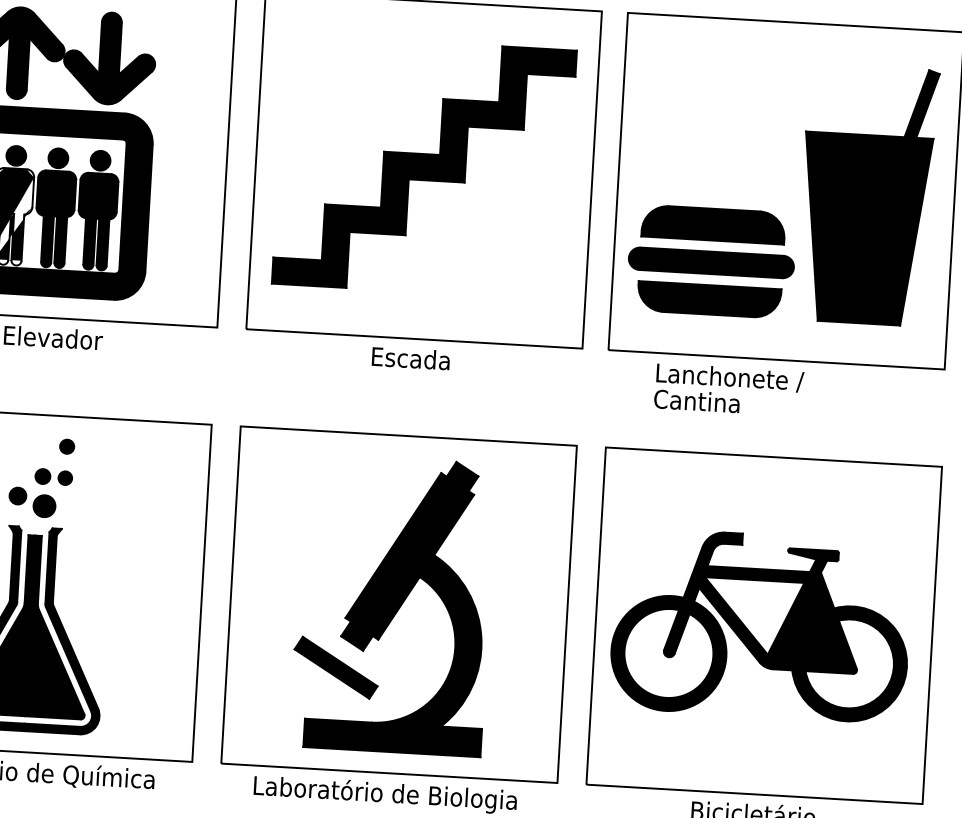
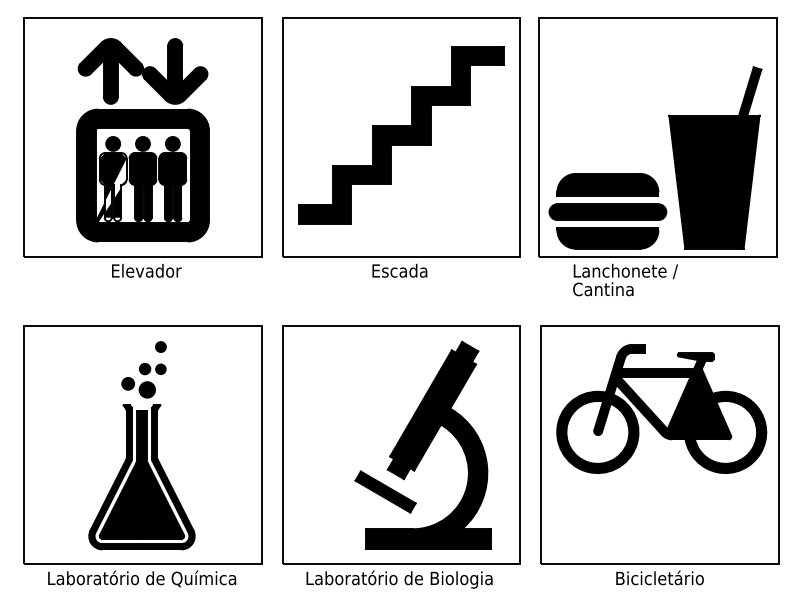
part: (807, 183) -> (672, 152), moved
part: (392, 603) -> (422, 444), moved
part: (760, 624) -> (661, 408), moved

